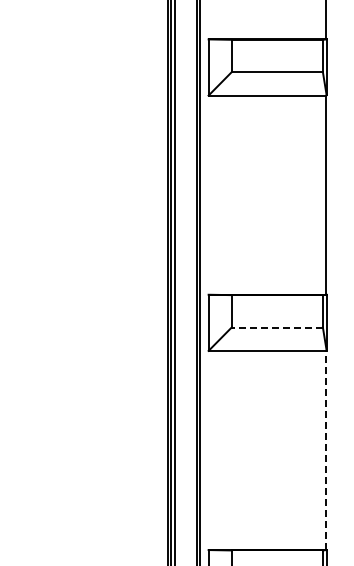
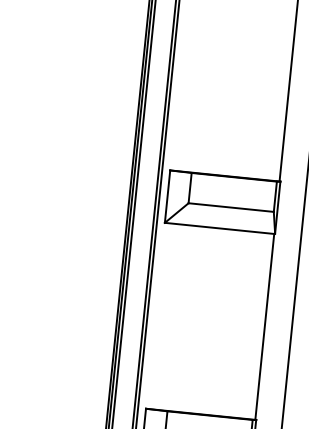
line: (277, 327) -> (231, 207), dashed -> solid
line: (325, 450) -> (264, 326), dashed -> solid

